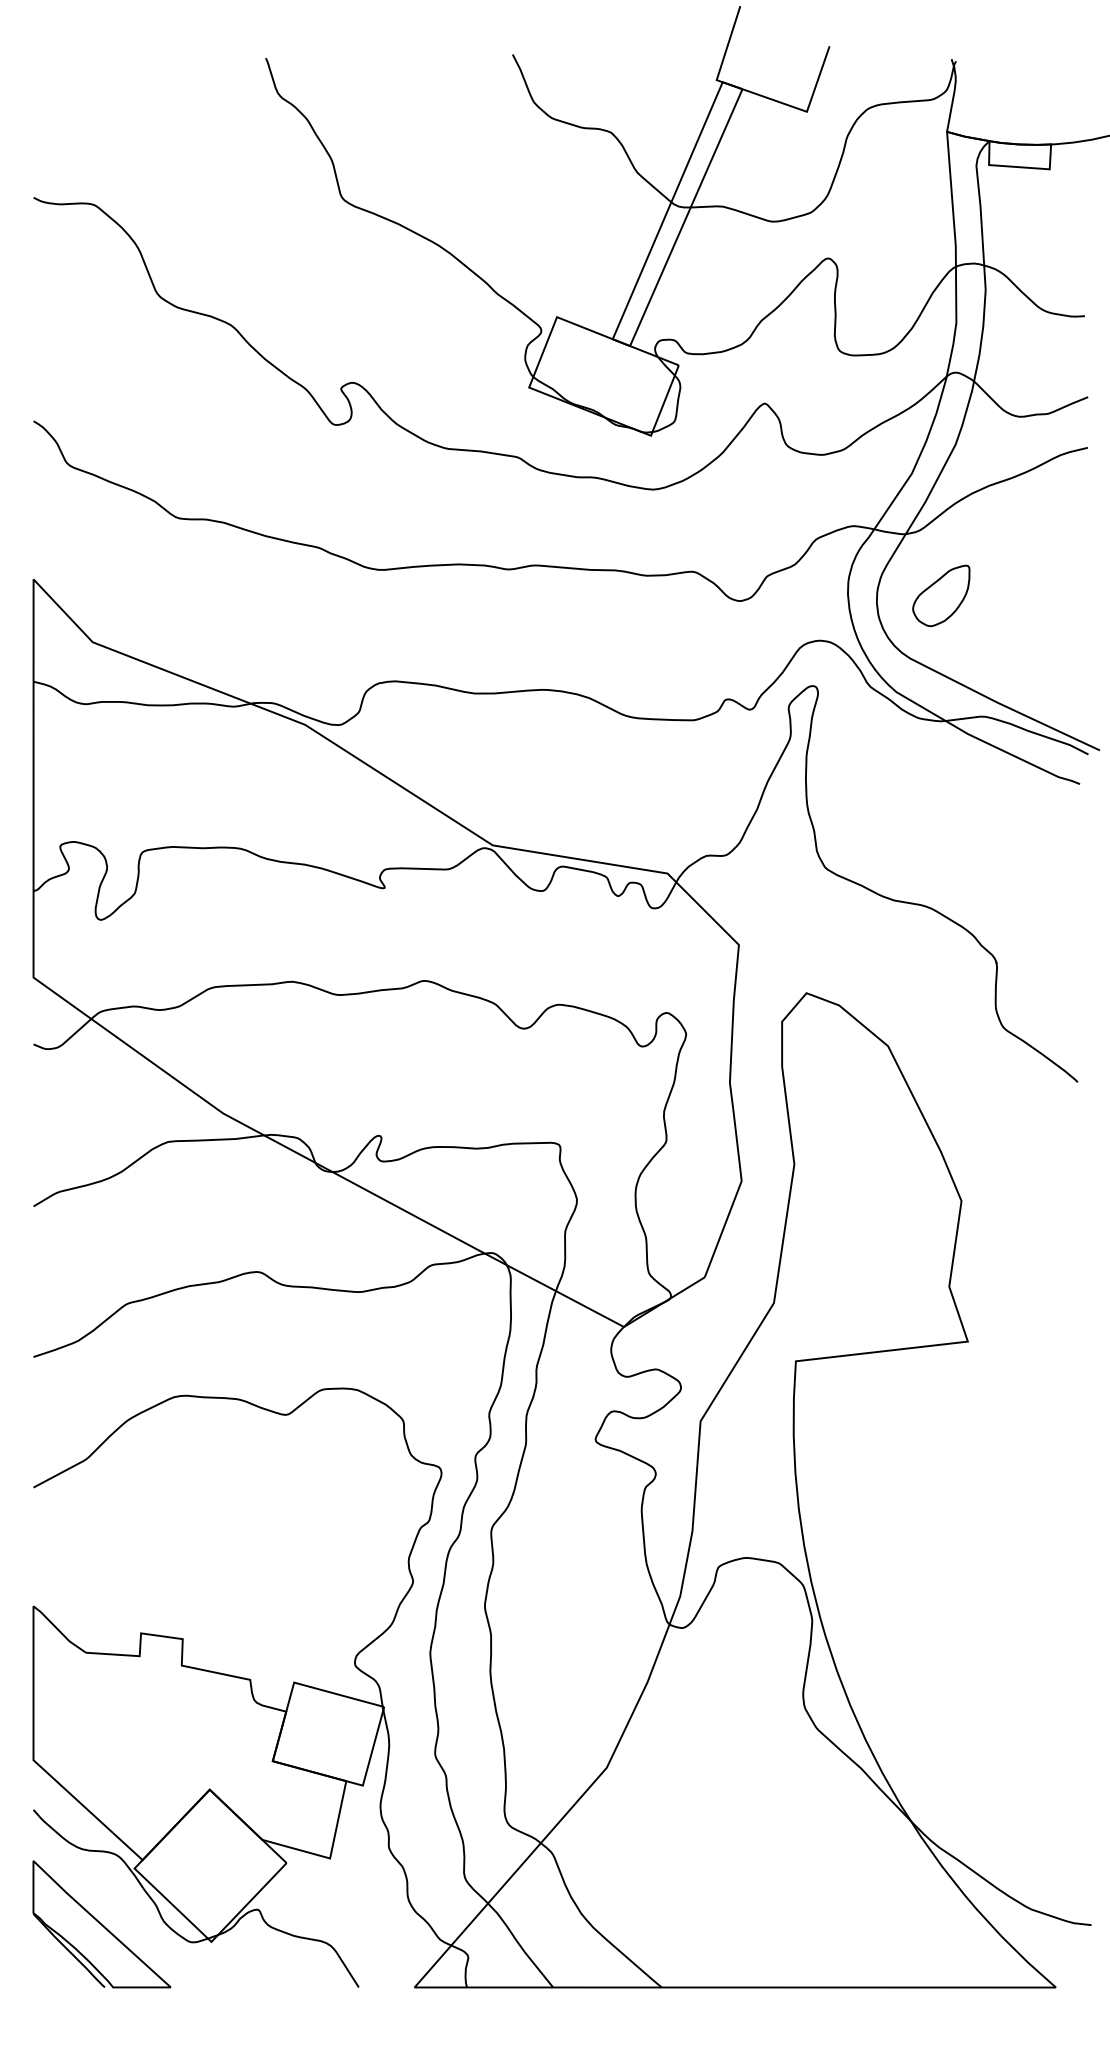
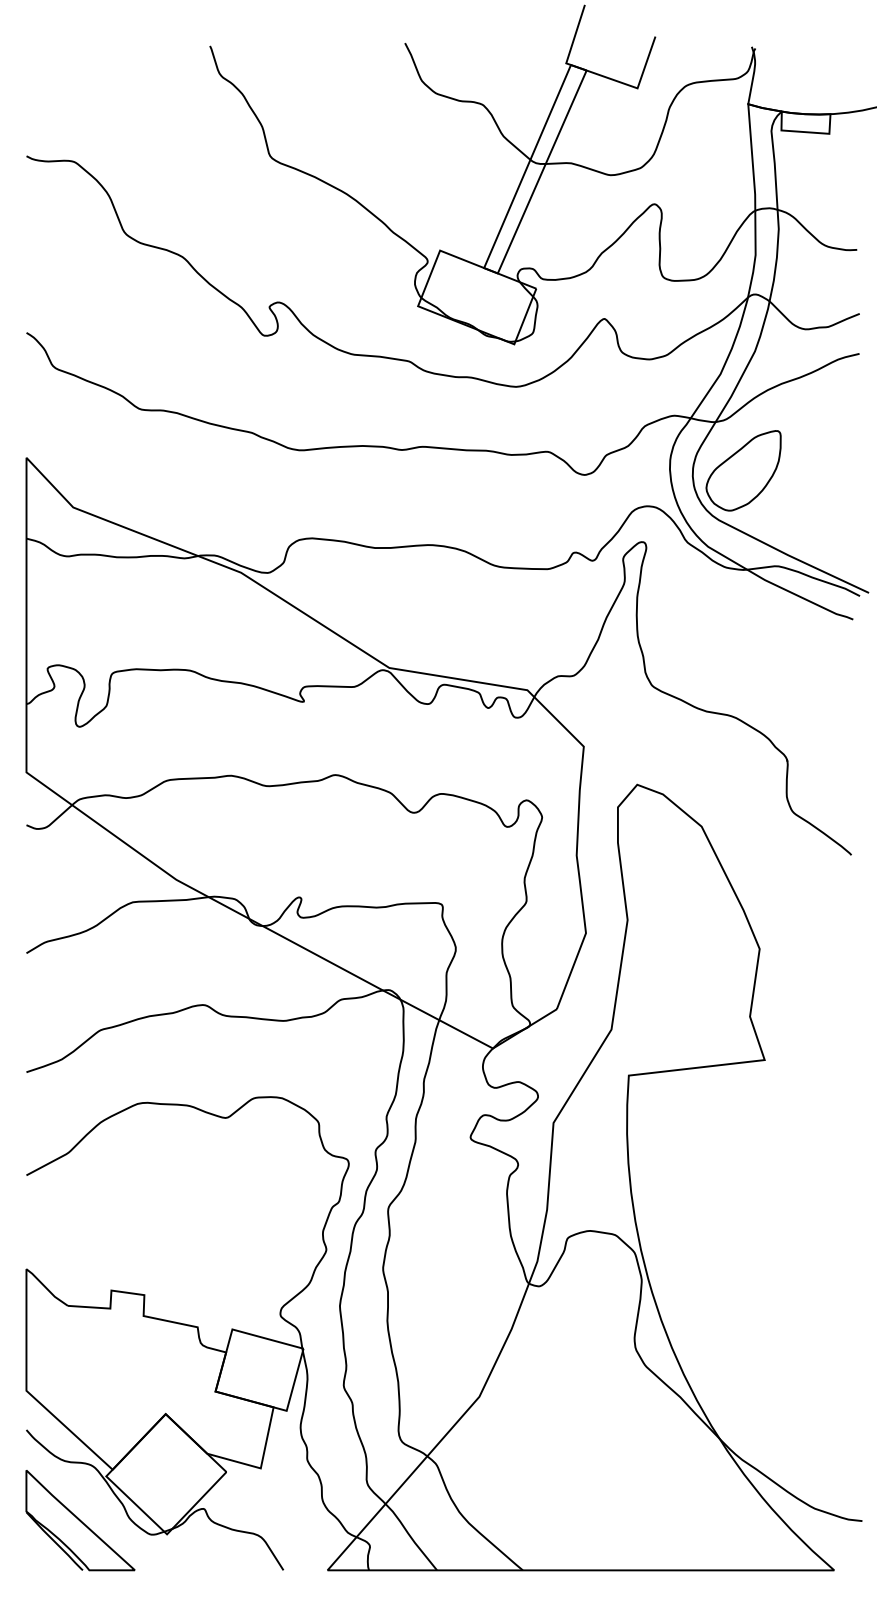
part: (941, 595) -> (743, 470), size x1.67

